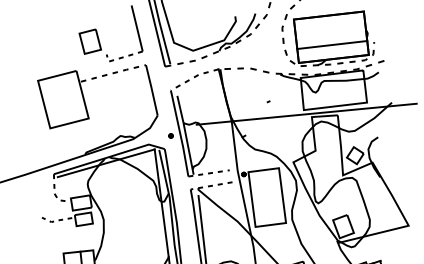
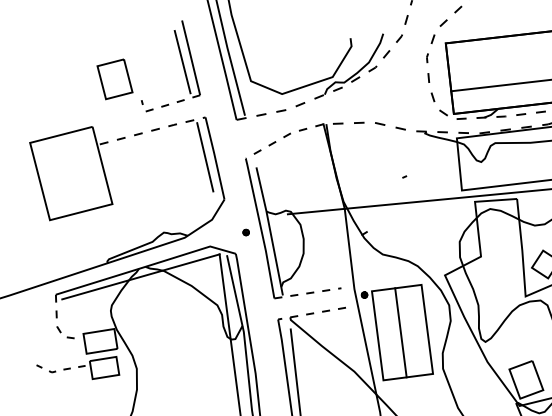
line: (131, 30) -> (181, 61), added
line: (145, 89) -> (204, 157), added
line: (265, 197) -> (399, 332), added

